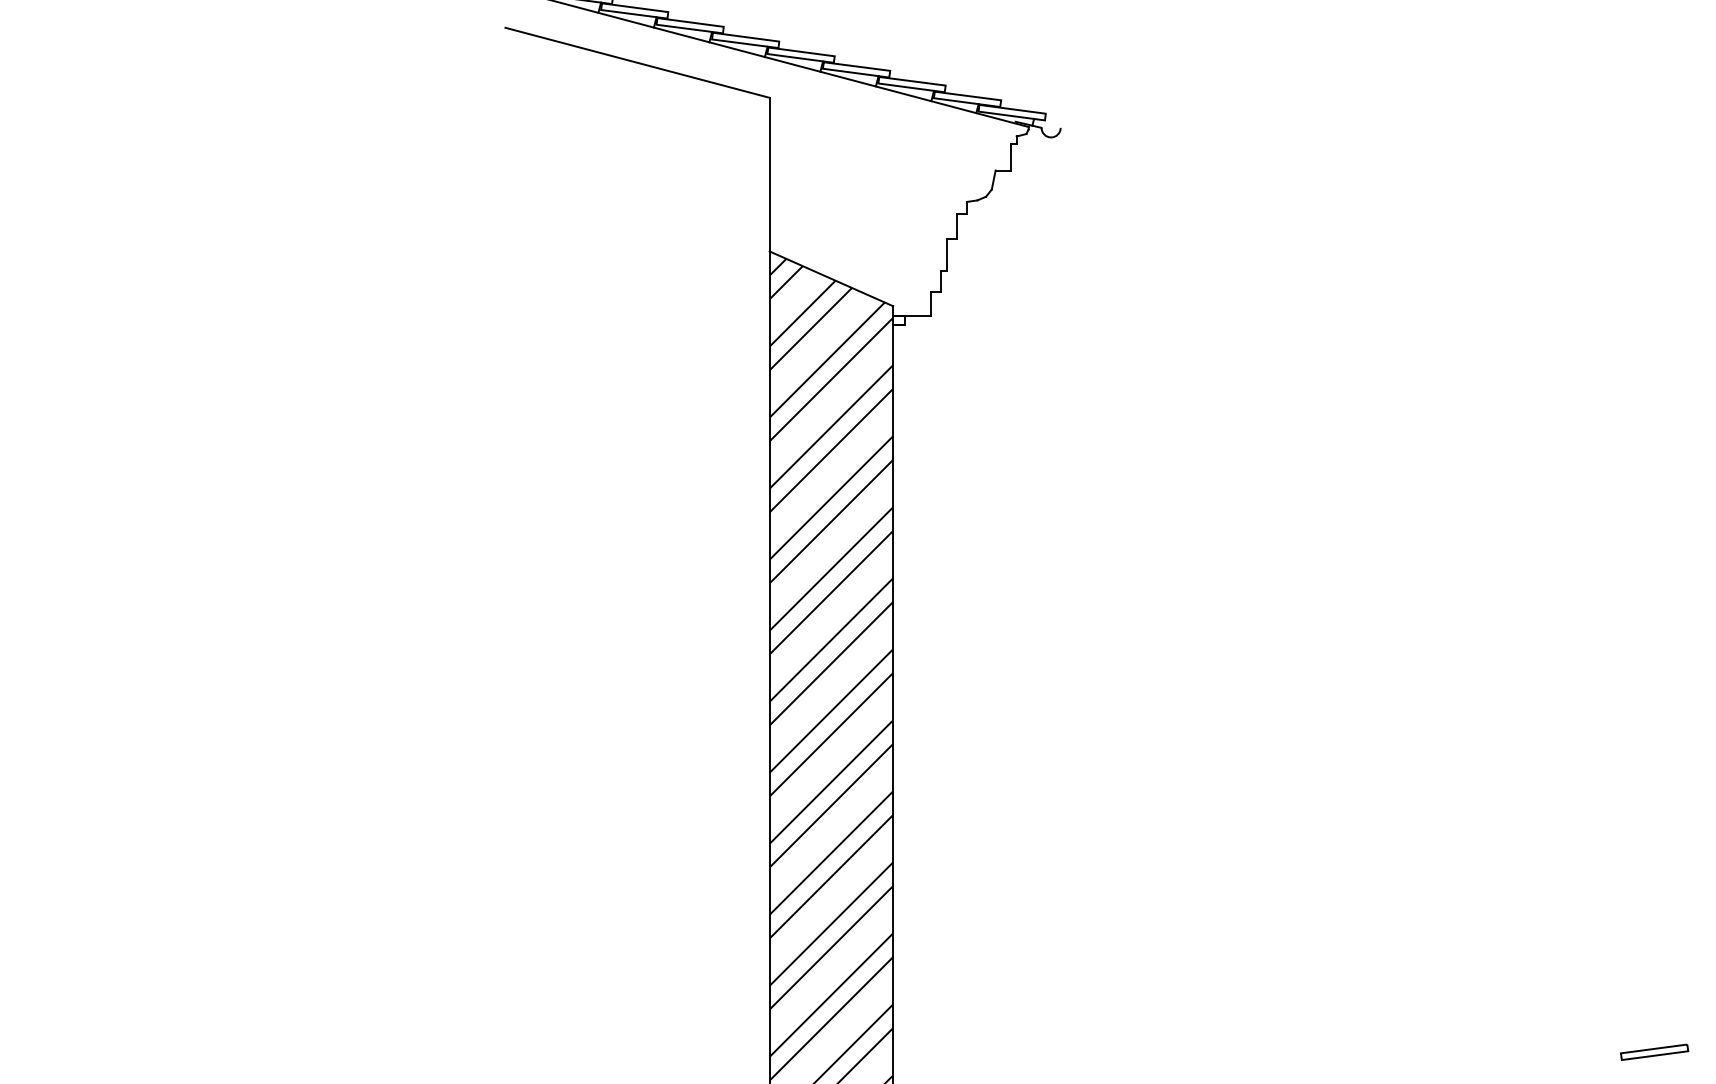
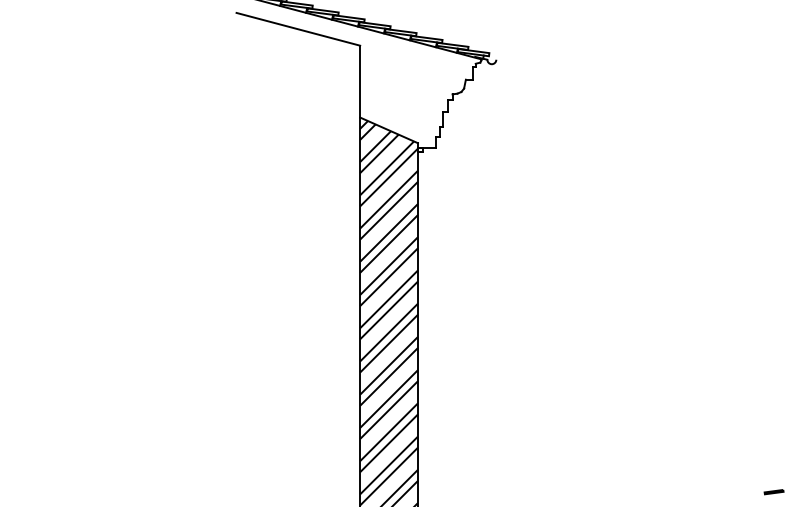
part: (1653, 1050) -> (773, 491), size x0.6

